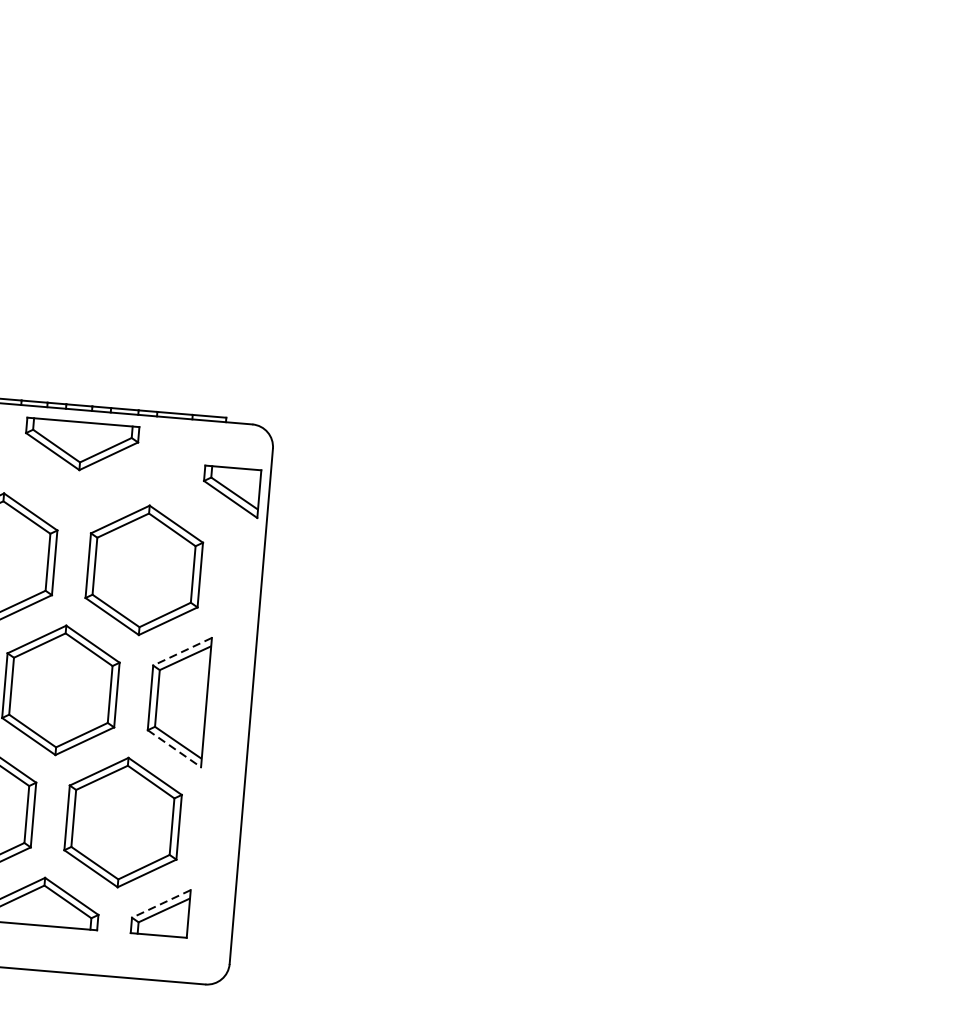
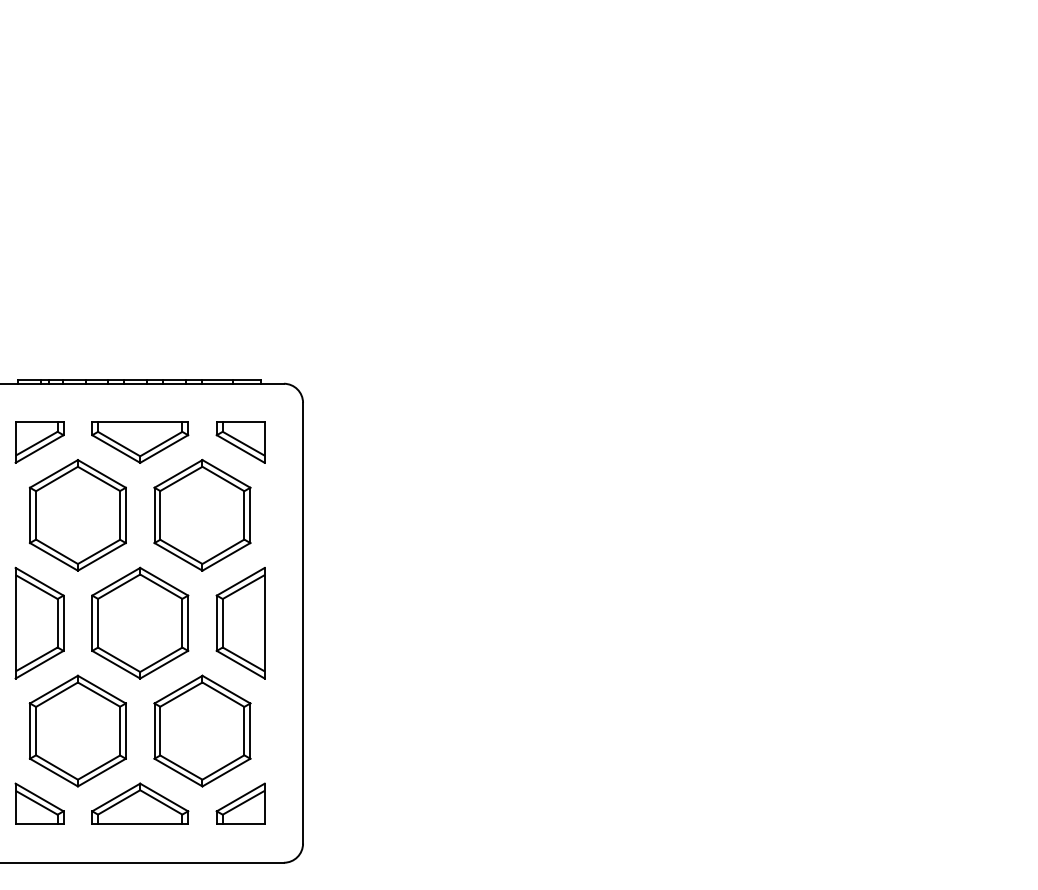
part: (81, 446) -> (140, 442), moved
part: (230, 491) -> (240, 442), moved
line: (182, 651) -> (240, 581), dashed -> solid
line: (174, 748) -> (240, 664), dashed -> solid
line: (161, 903) -> (240, 797), dashed -> solid

